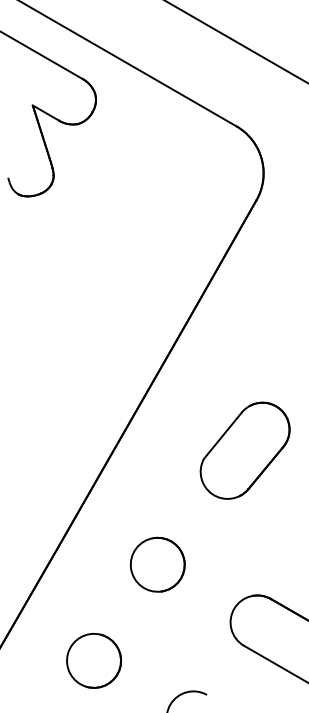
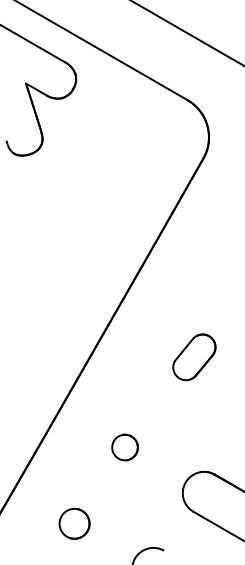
part: (245, 451) -> (194, 357), size x0.6
part: (157, 564) -> (124, 447), size x0.6
part: (93, 660) -> (74, 523), size x0.7

